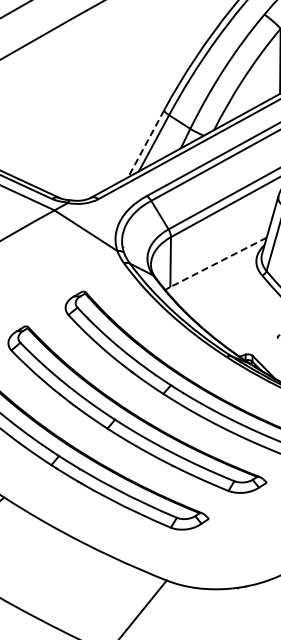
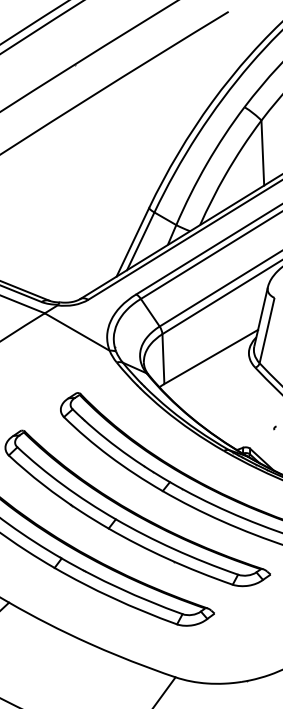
line: (145, 144) -> (132, 242), dashed -> solid
line: (217, 262) -> (210, 357), dashed -> solid

